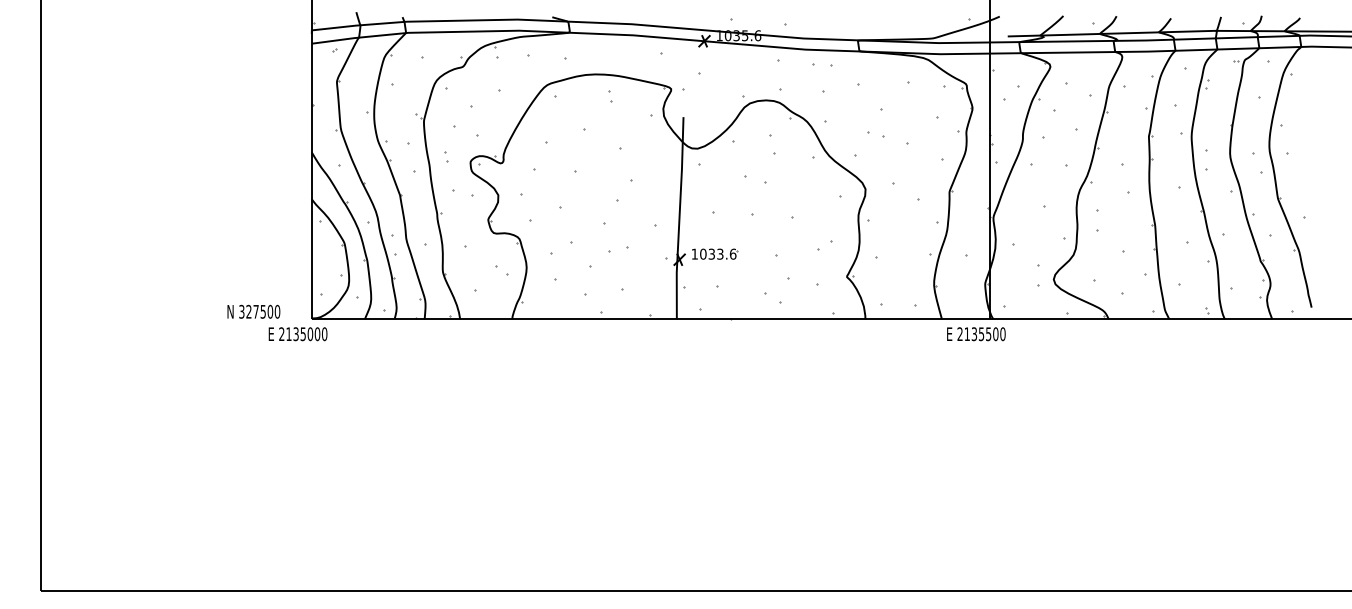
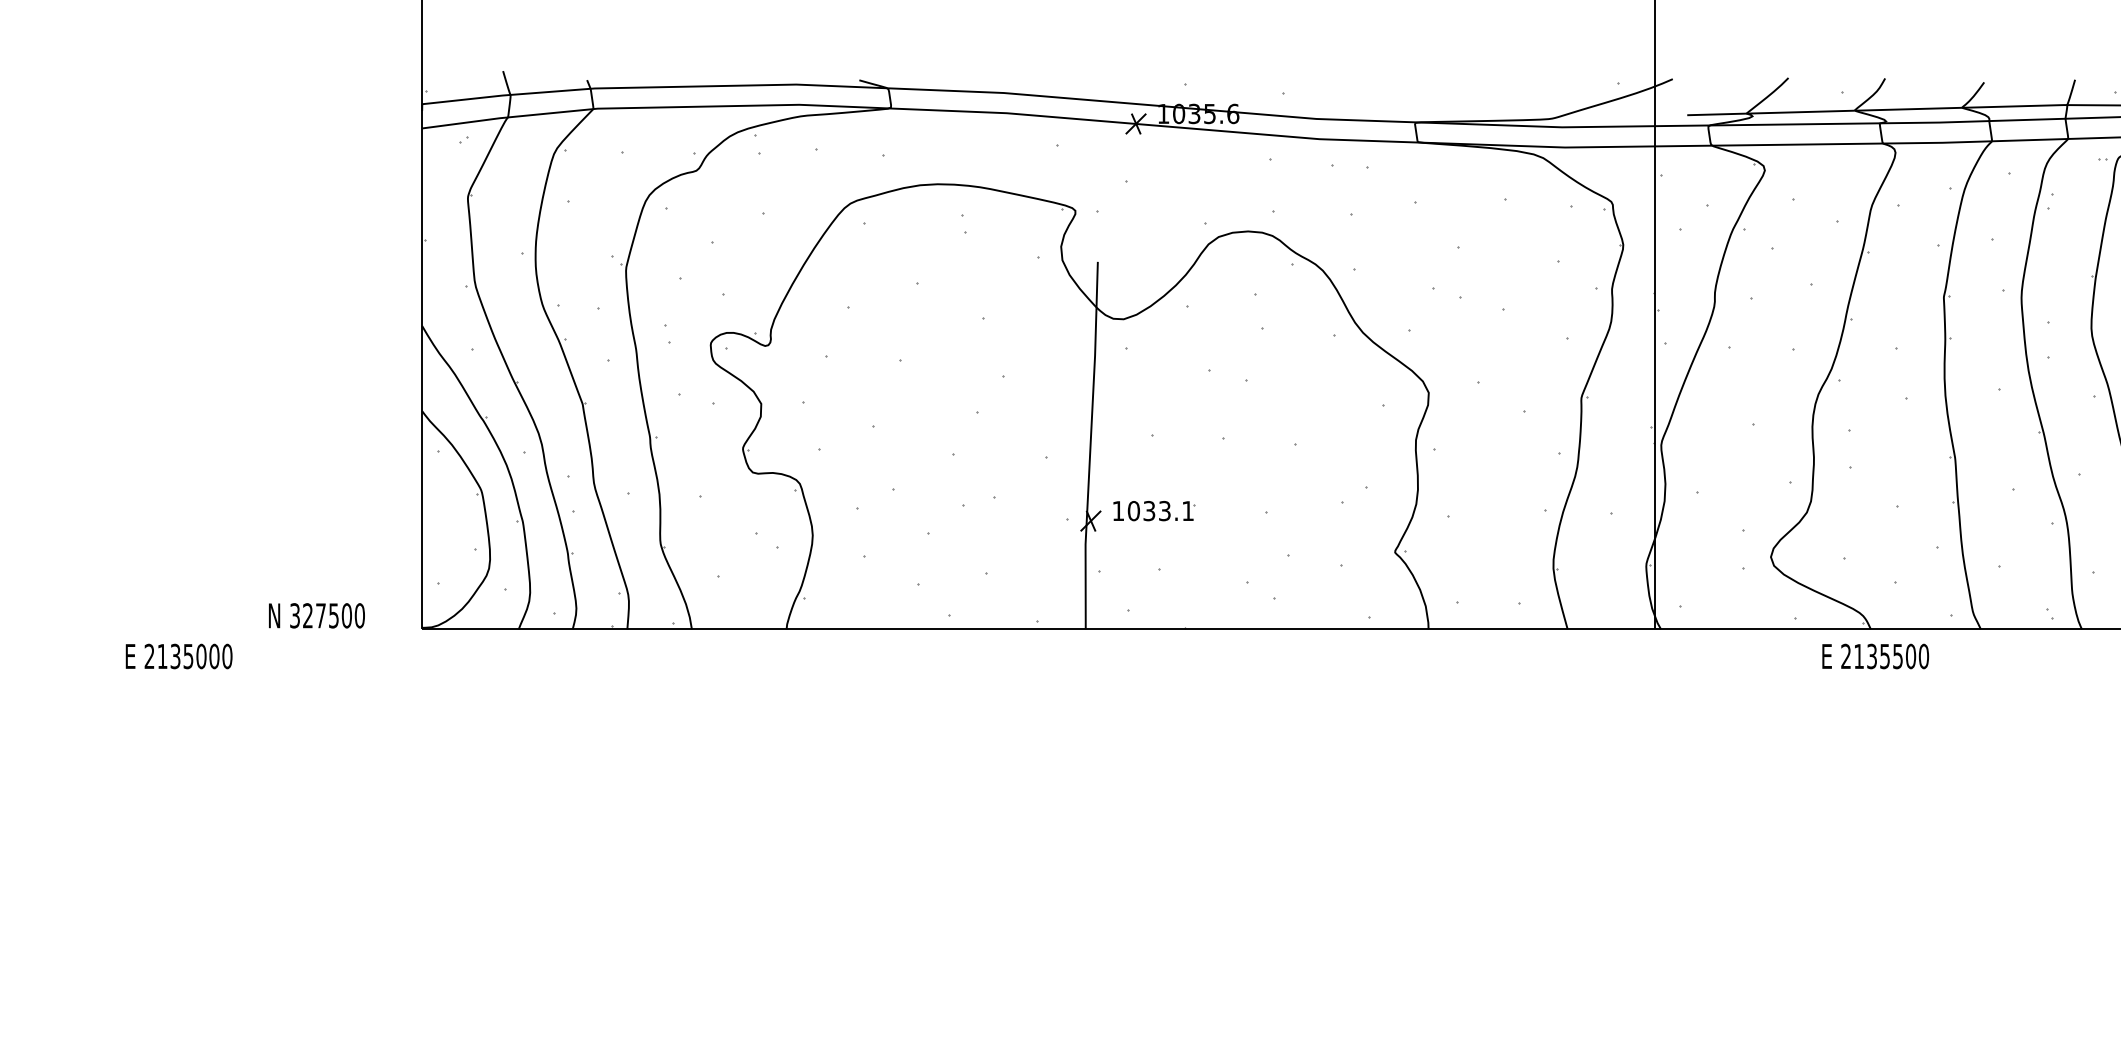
text: (732, 253) -> (1186, 509), 1033.6 -> 1033.1
text: (297, 334) -> (178, 657), moved
text: (976, 334) -> (1875, 657), moved

